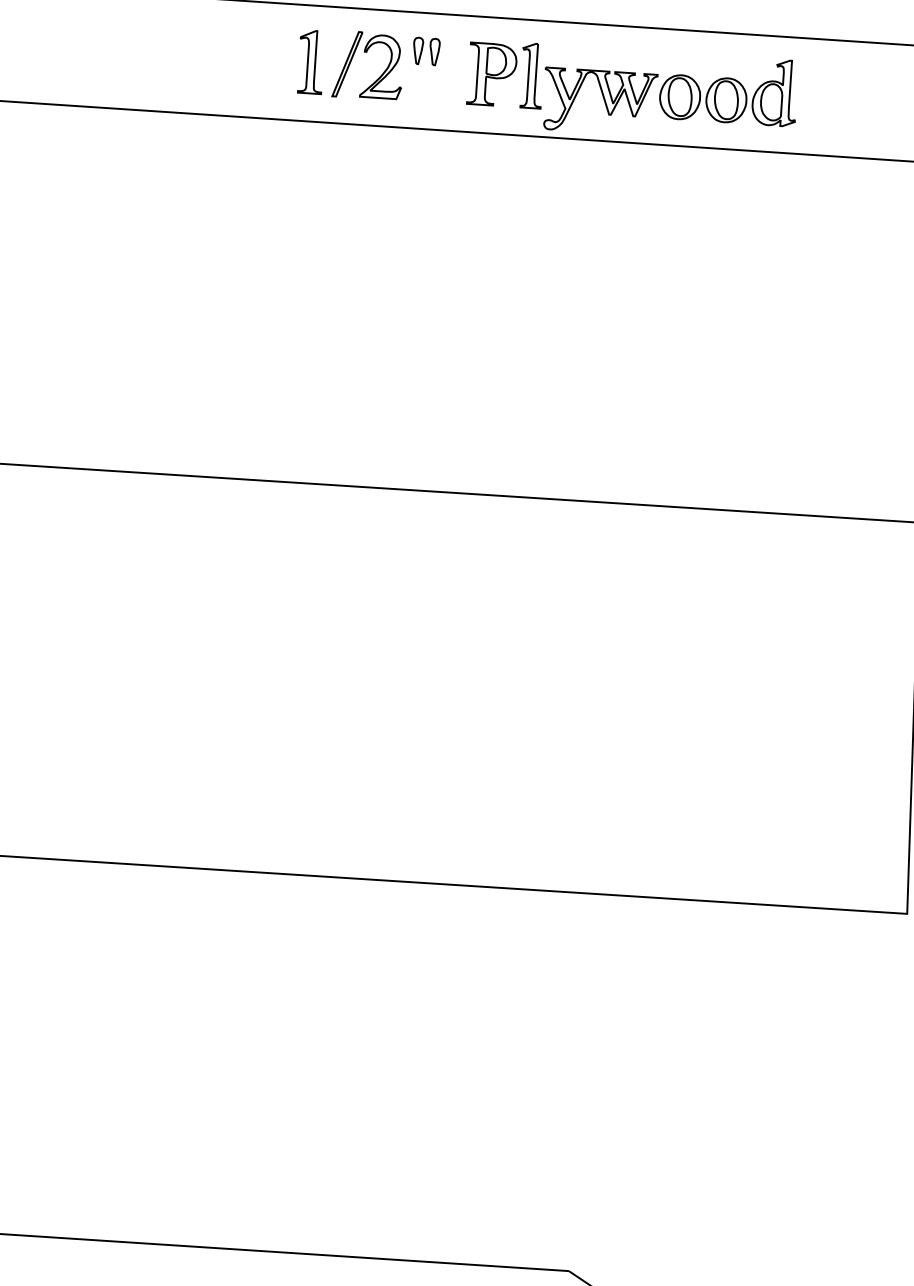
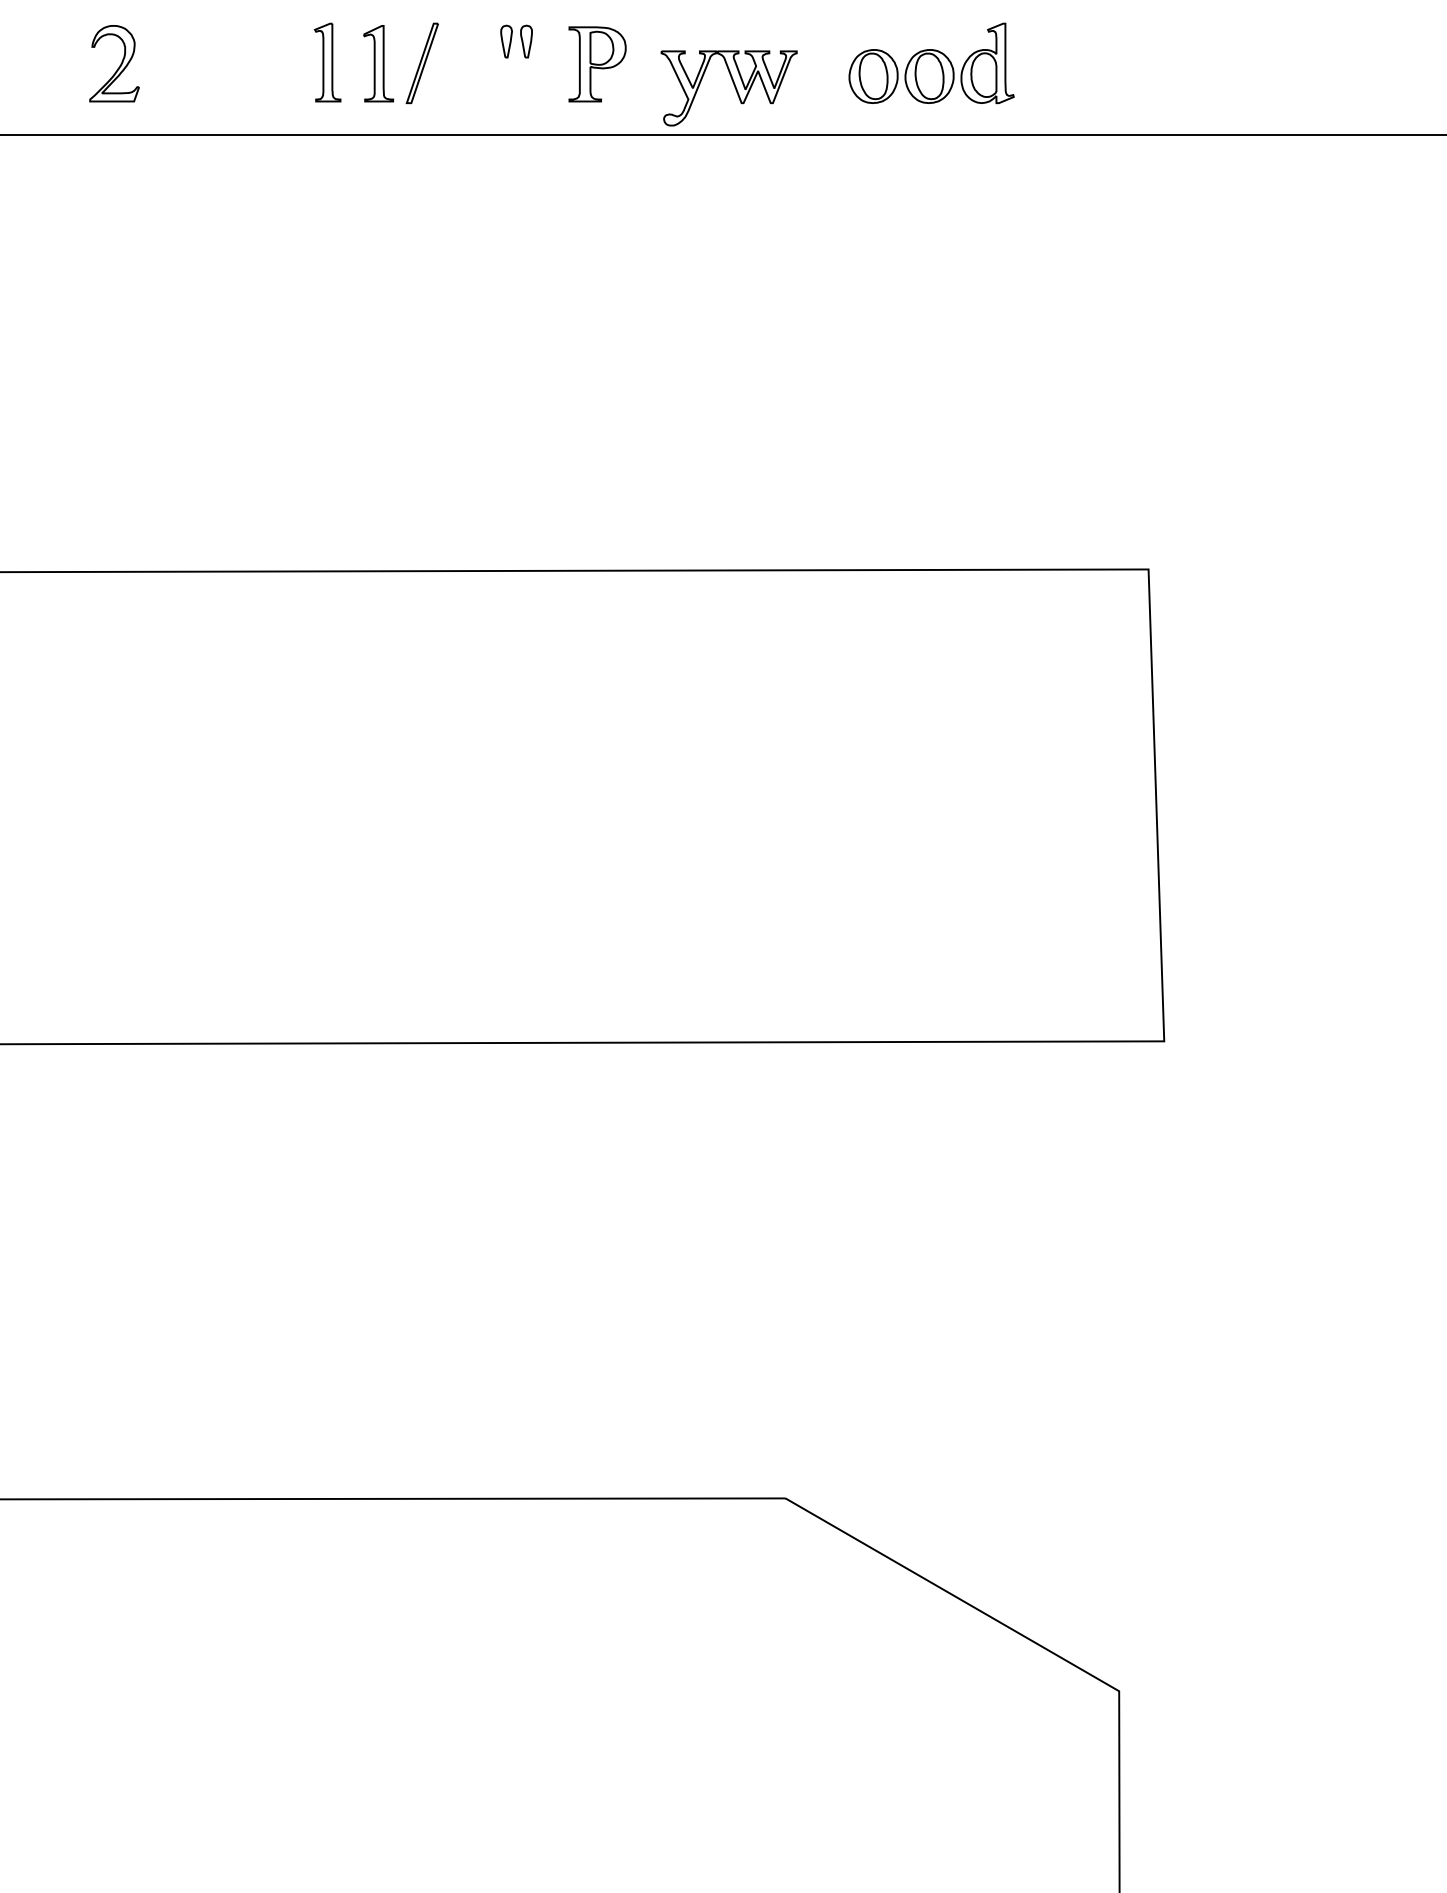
part: (382, 66) -> (114, 63), moved
part: (531, 75) -> (327, 62), moved
part: (728, 89) -> (931, 63), moved

